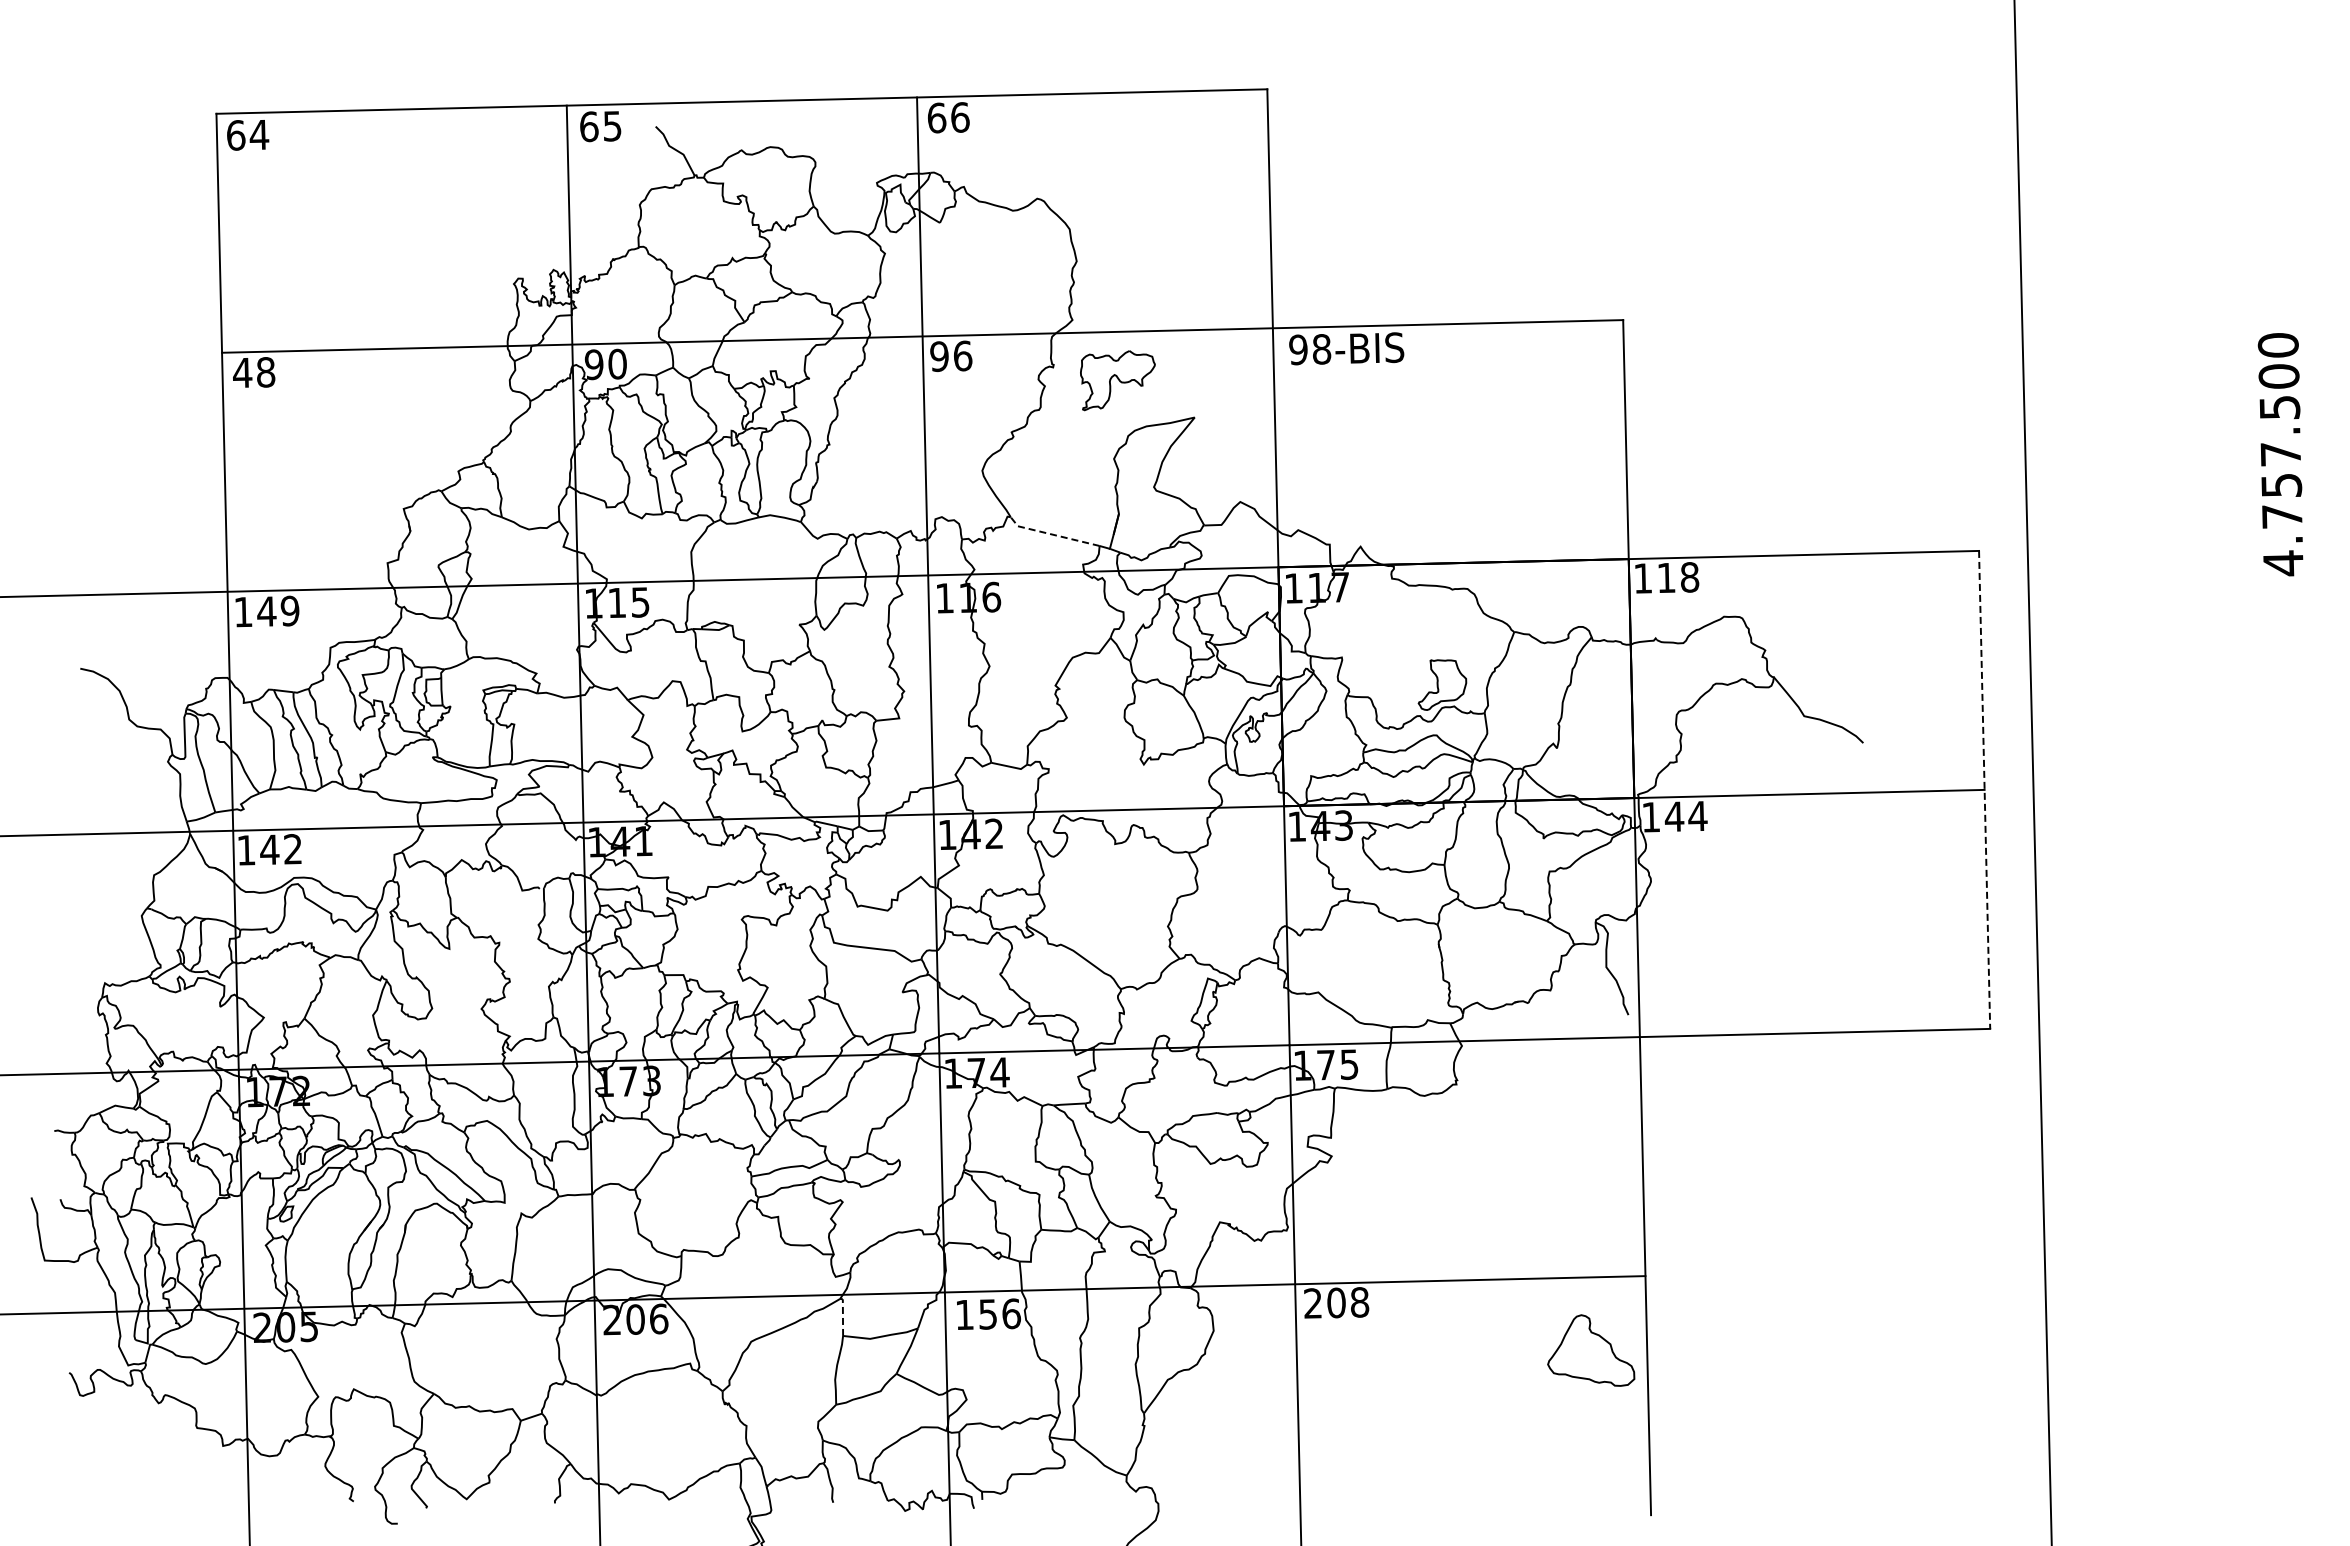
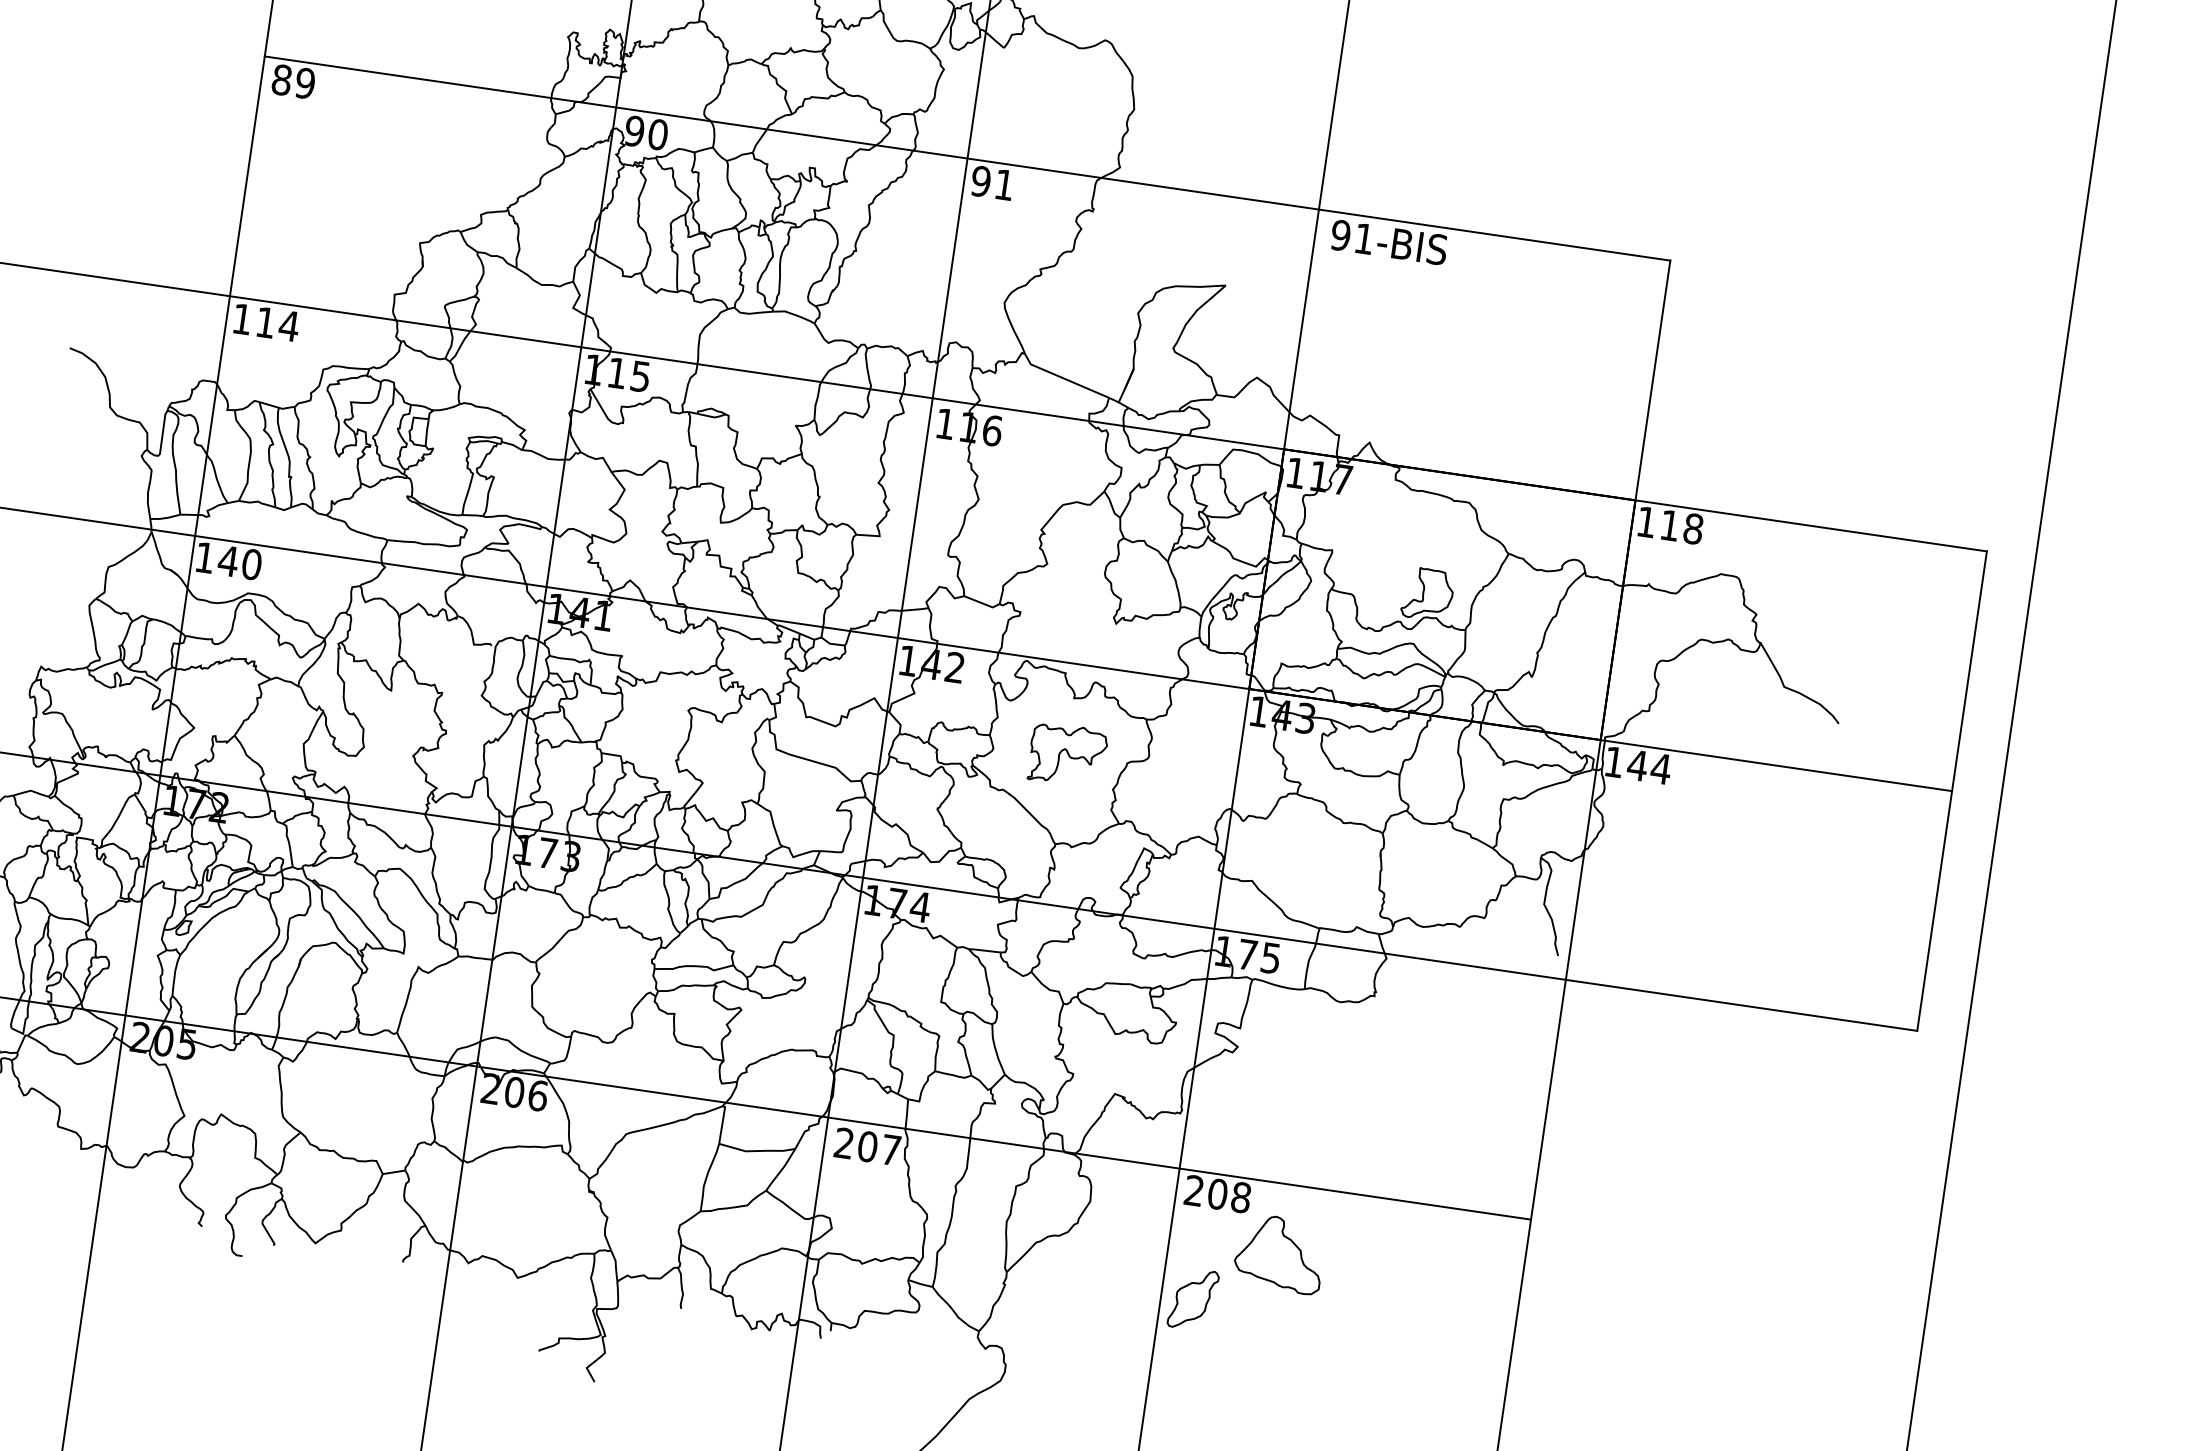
text: (1322, 349) -> (1364, 239), 98-BIS -> 91-BIS
text: (963, 355) -> (1005, 184), 96 -> 91
text: (254, 372) -> (293, 81), 48 -> 89
part: (1117, 380) -> (1066, 755), moved
line: (1052, 534) -> (1063, 378), dashed -> solid
text: (278, 610) -> (277, 323), 149 -> 114
line: (1984, 790) -> (1951, 791), dashed -> solid
text: (293, 849) -> (252, 564), 142 -> 140
text: (987, 1313) -> (867, 1145), 156 -> 207
line: (842, 1315) -> (722, 1123), dashed -> solid
part: (1591, 1350) -> (1280, 1253), moved
part: (1329, 1409) -> (1192, 1299), added

